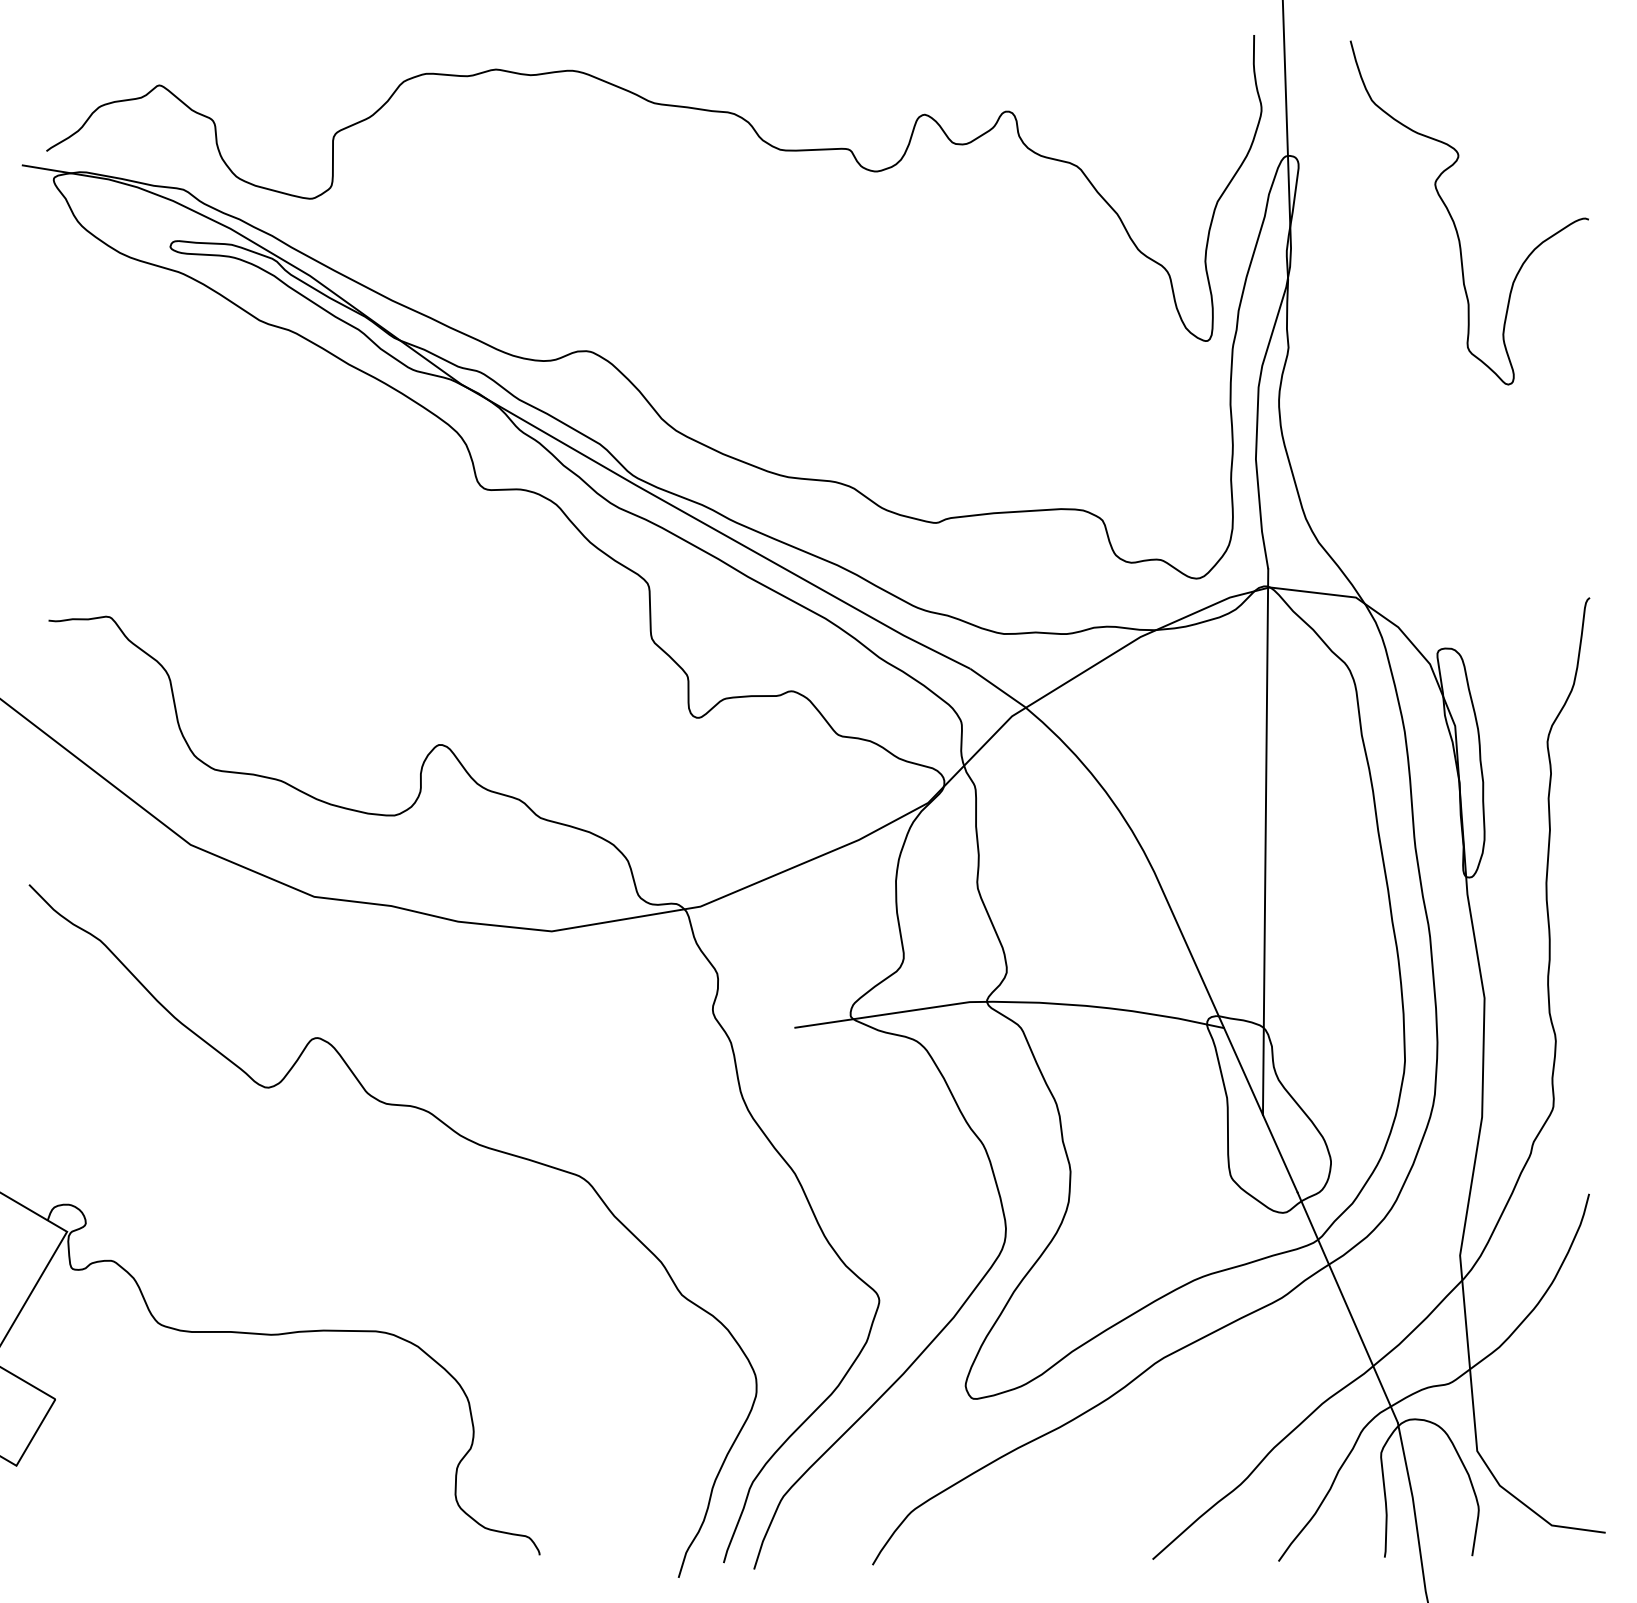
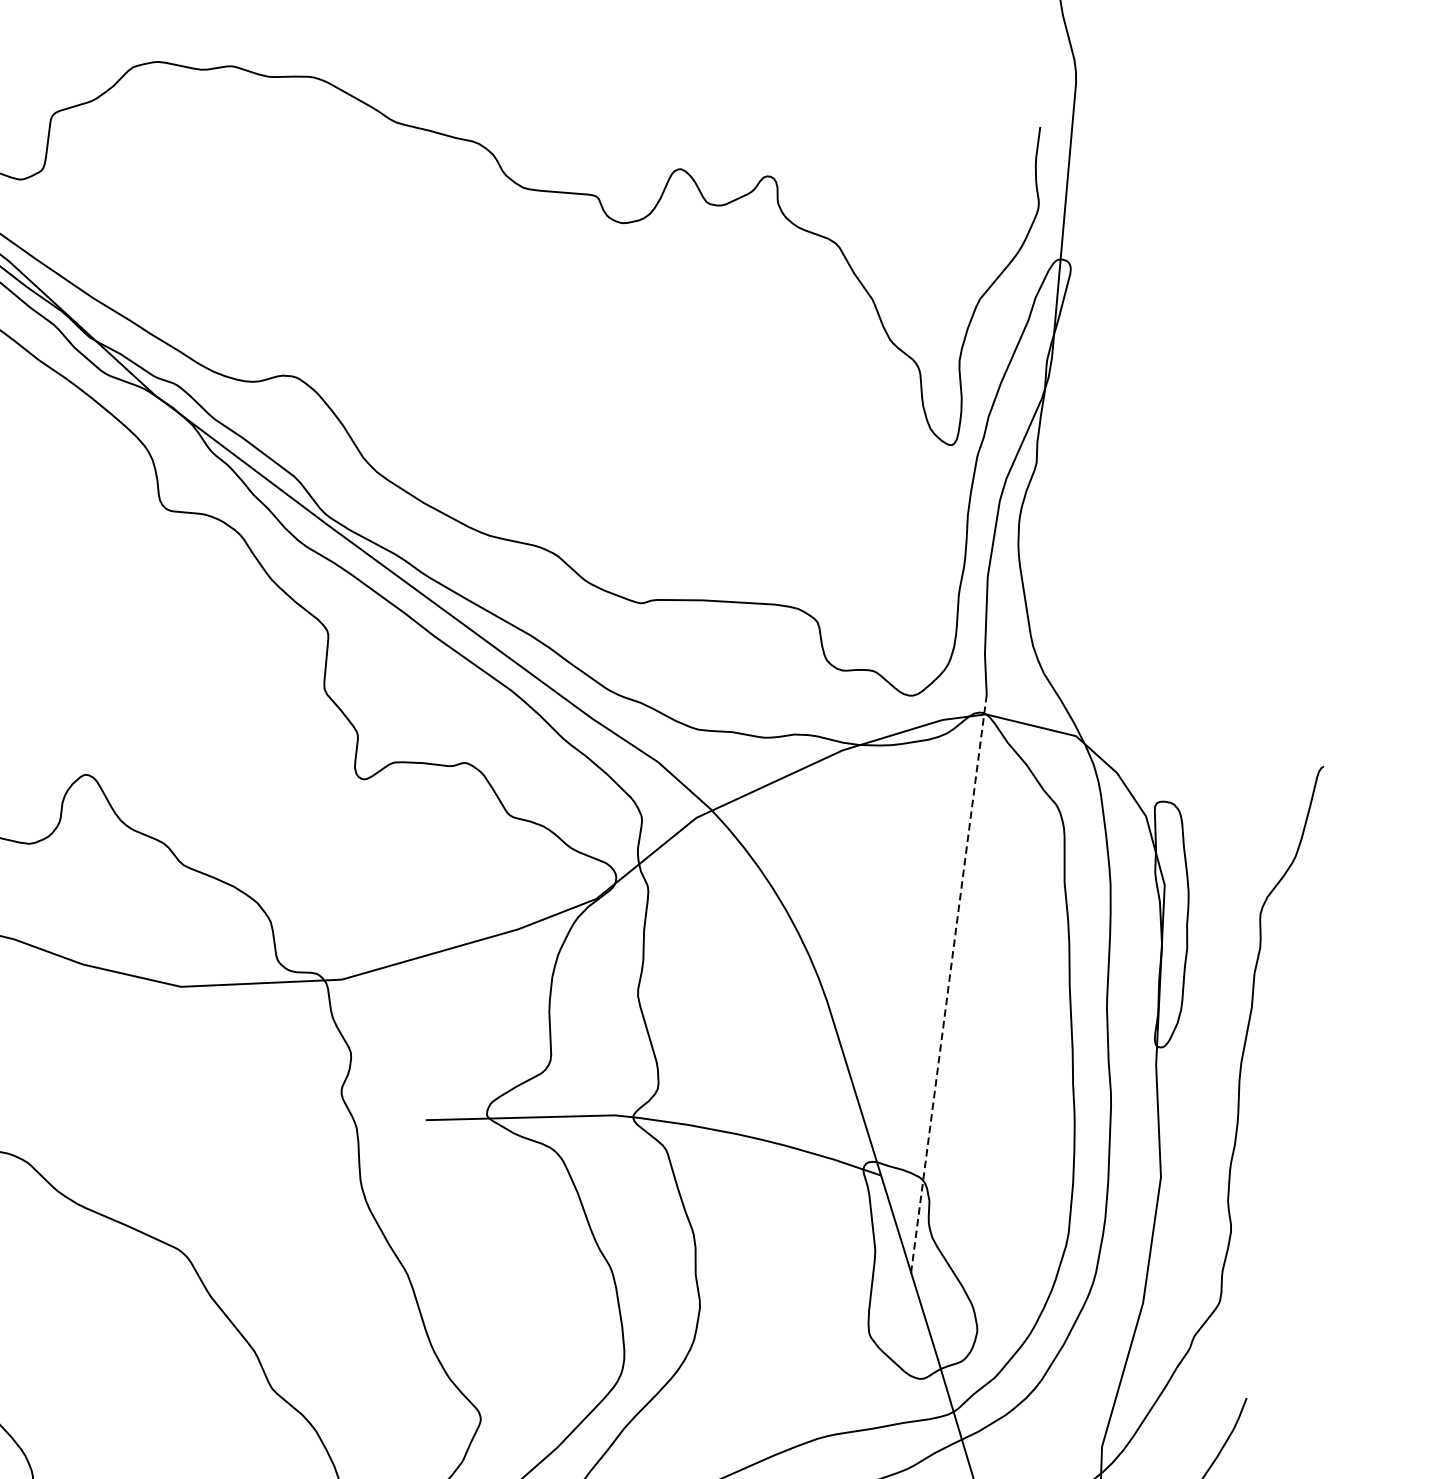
curve: (1453, 219) -> (1227, 348), removed
line: (1265, 842) -> (948, 984), solid -> dashed

